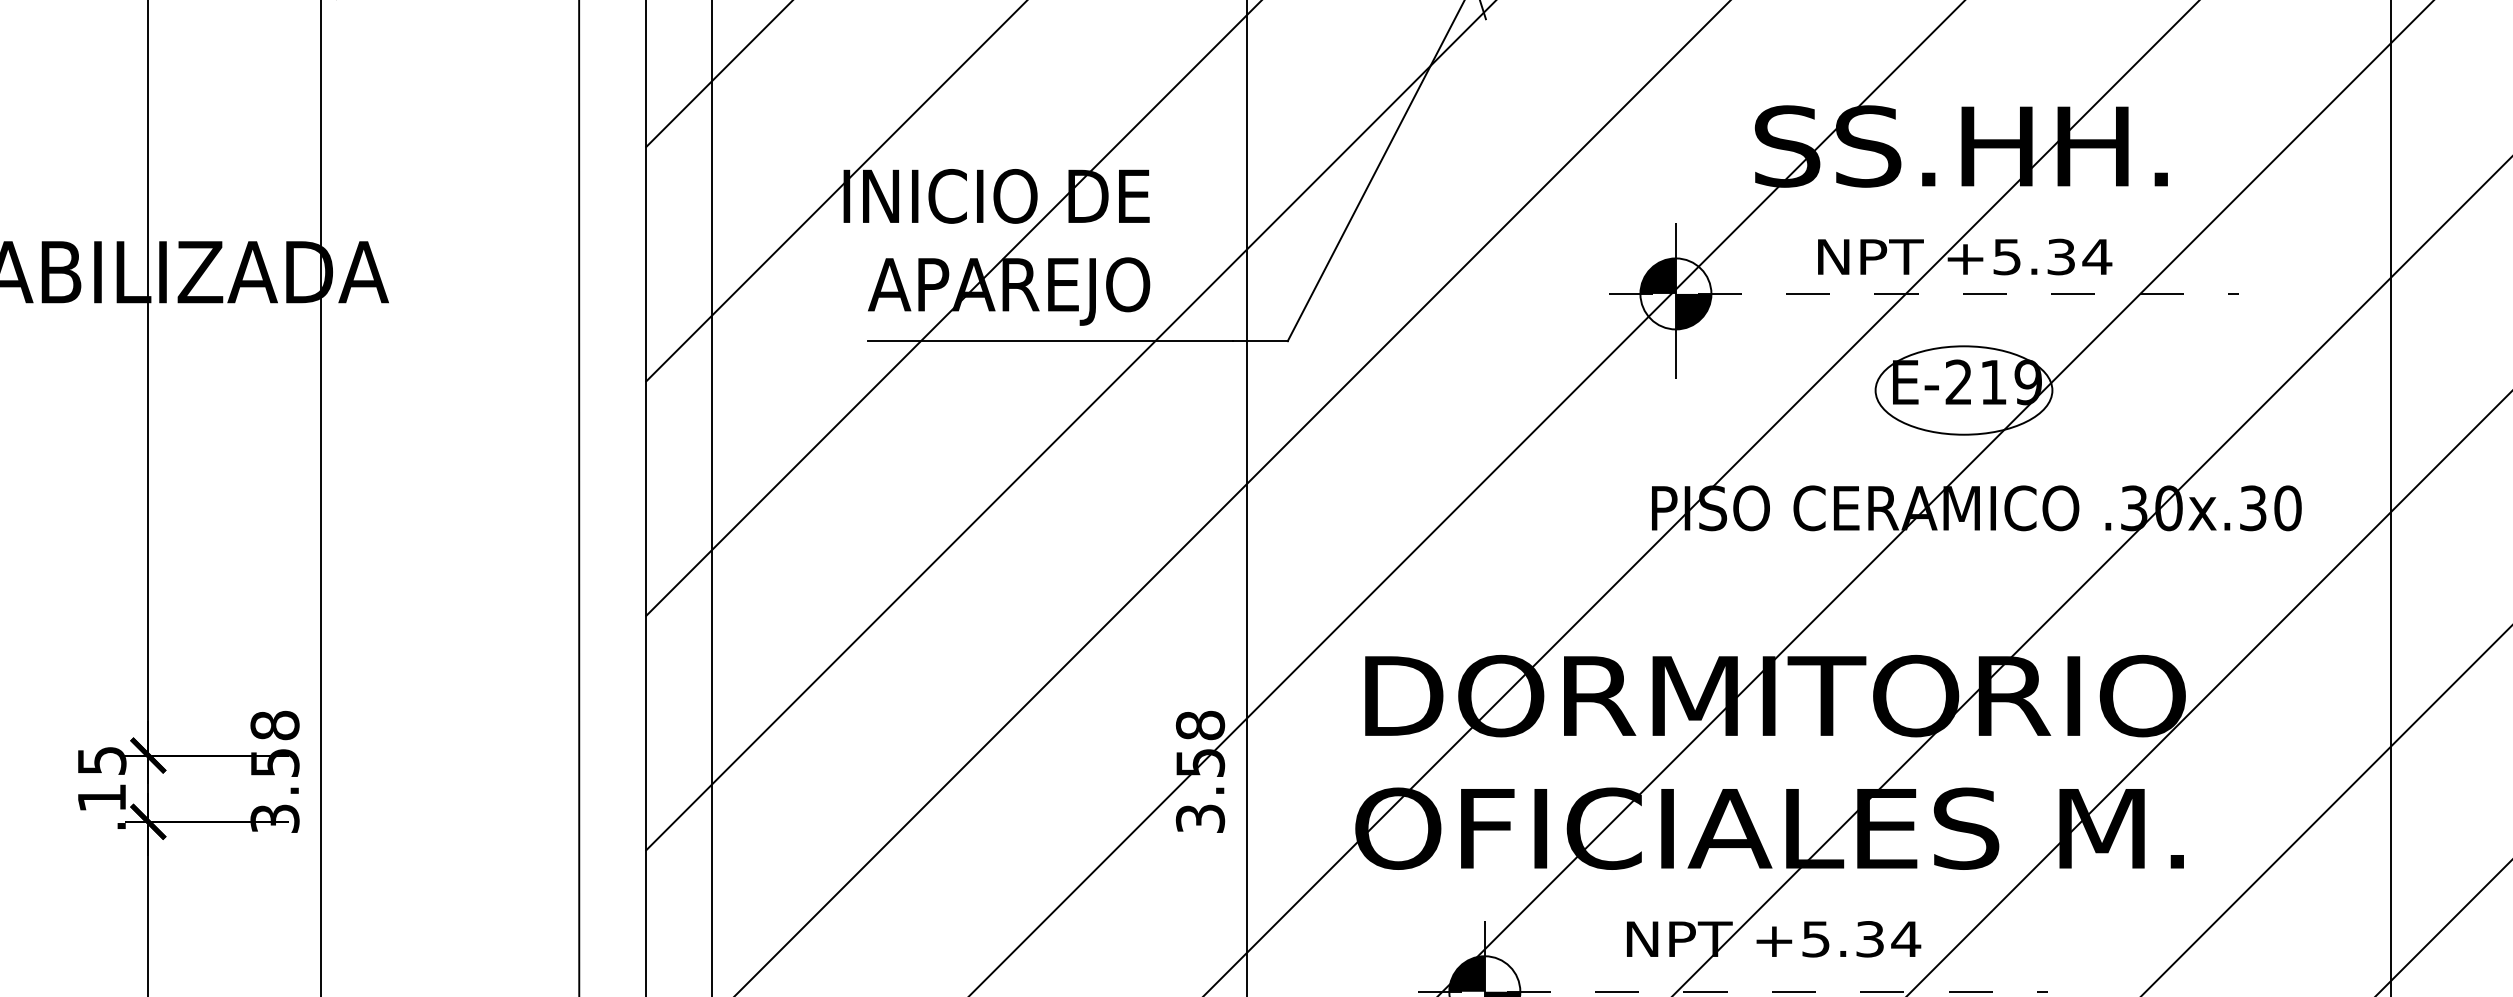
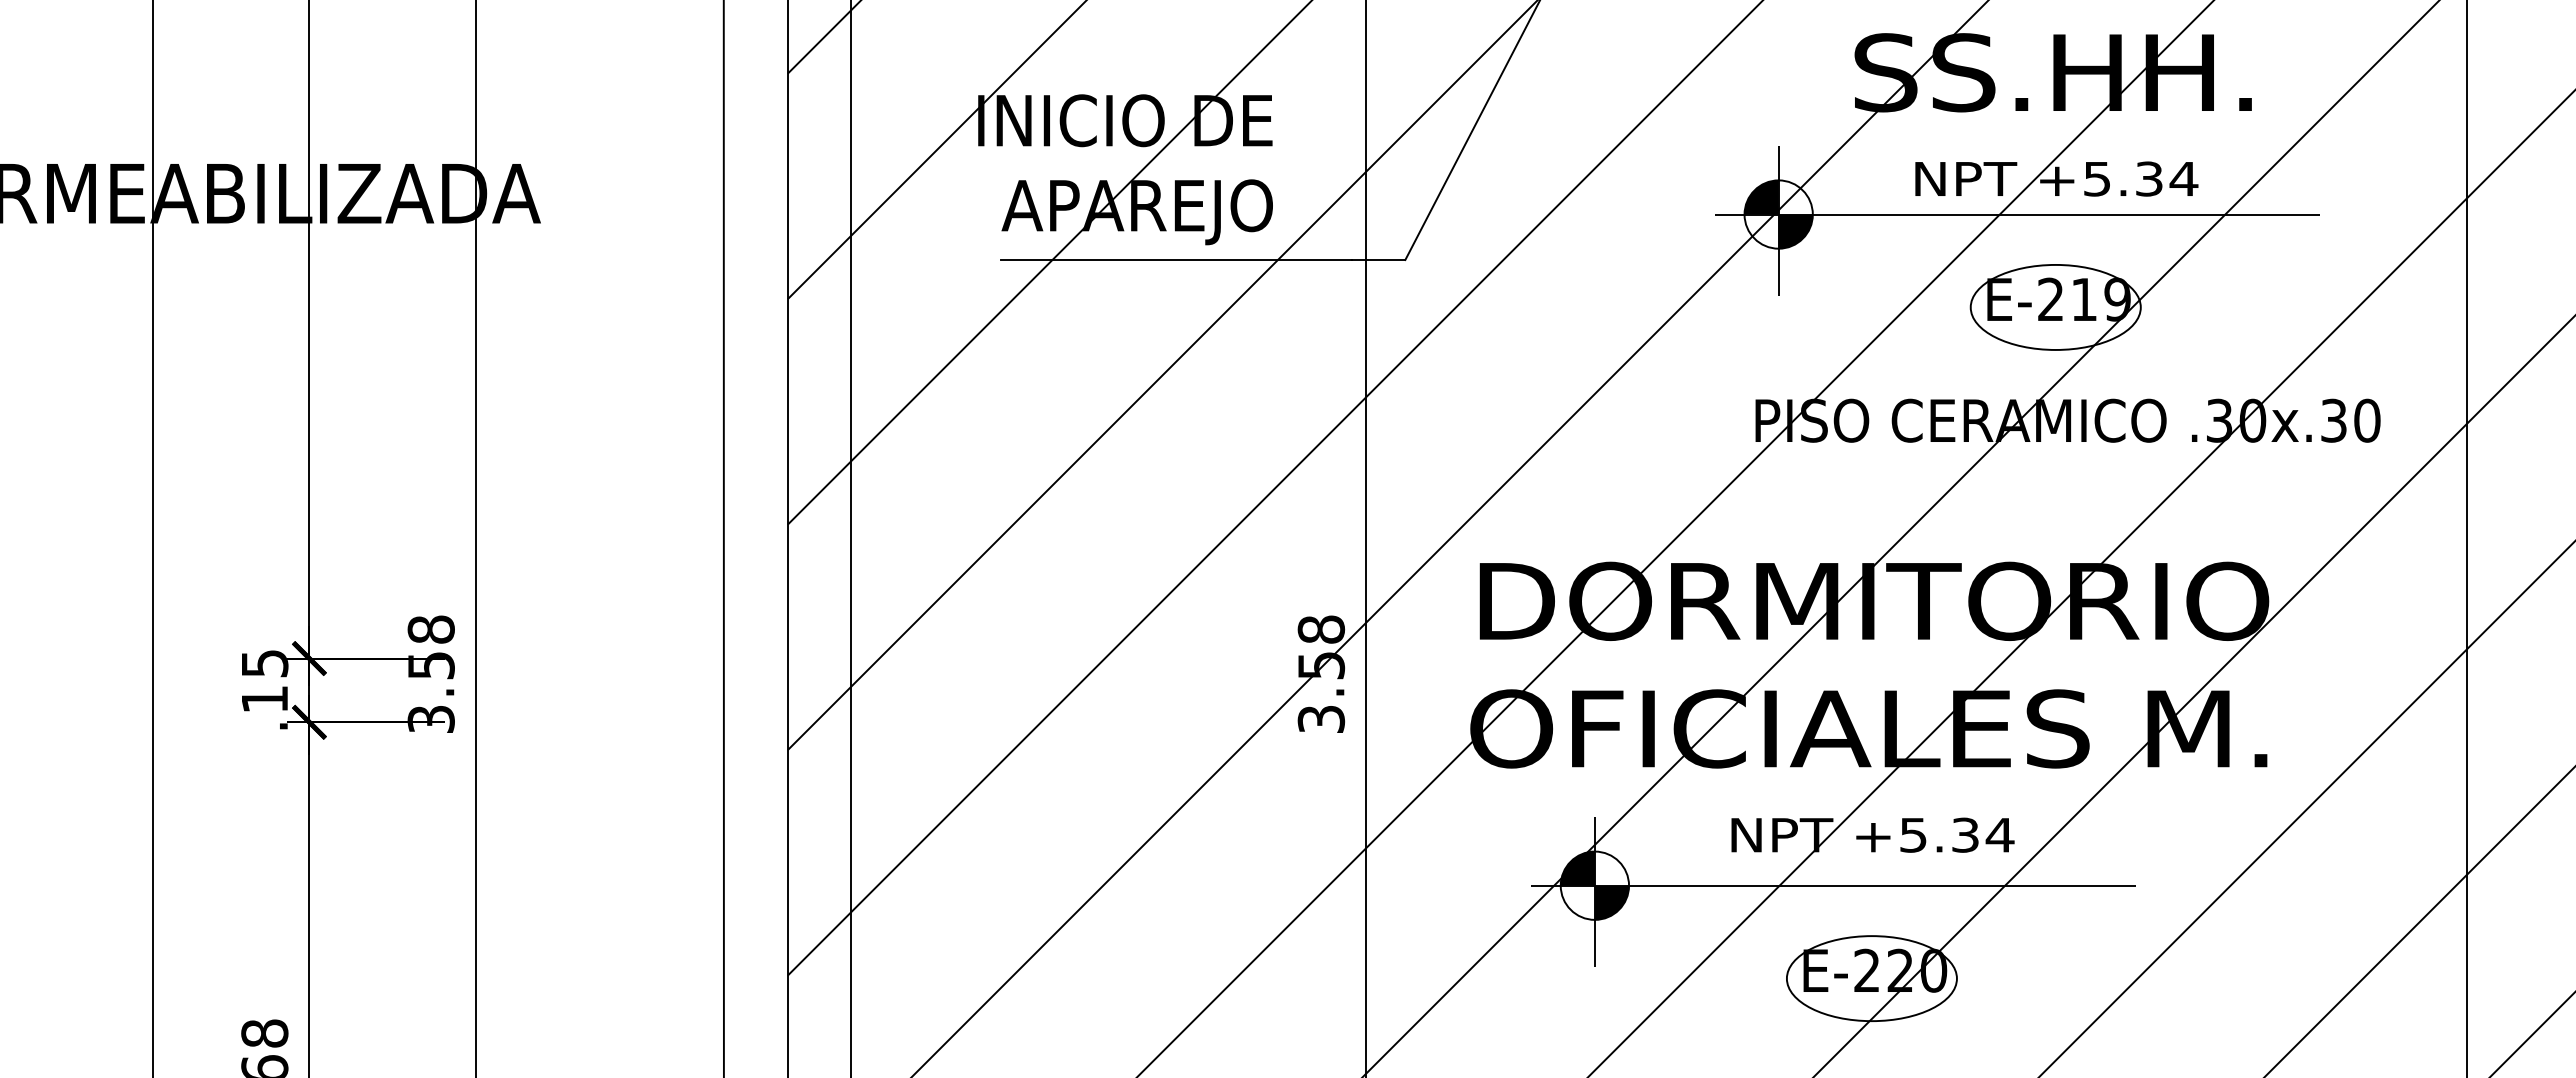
line: (1924, 293) -> (2017, 214), dashed -> solid
line: (1732, 991) -> (1833, 885), dashed -> solid

